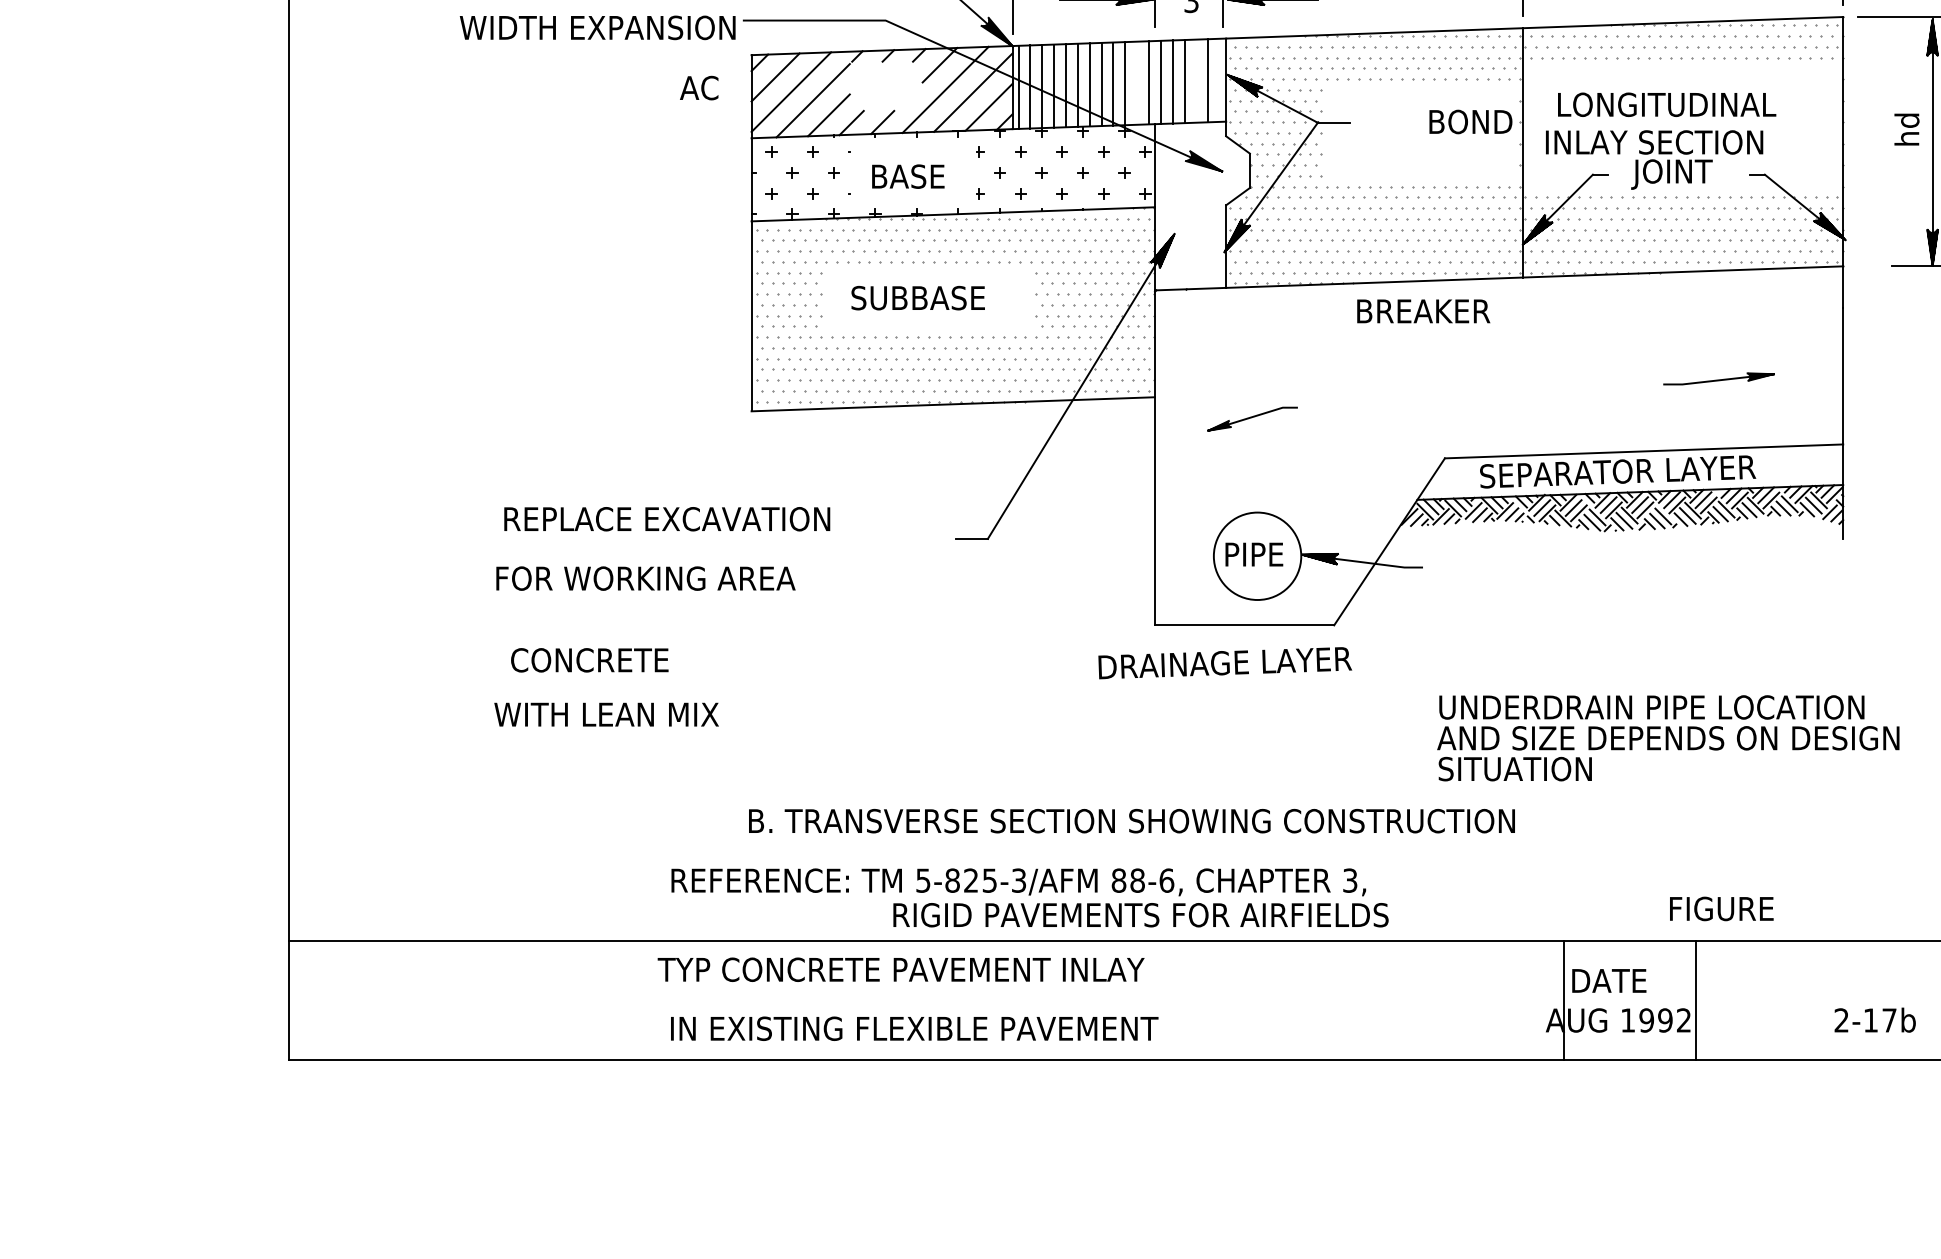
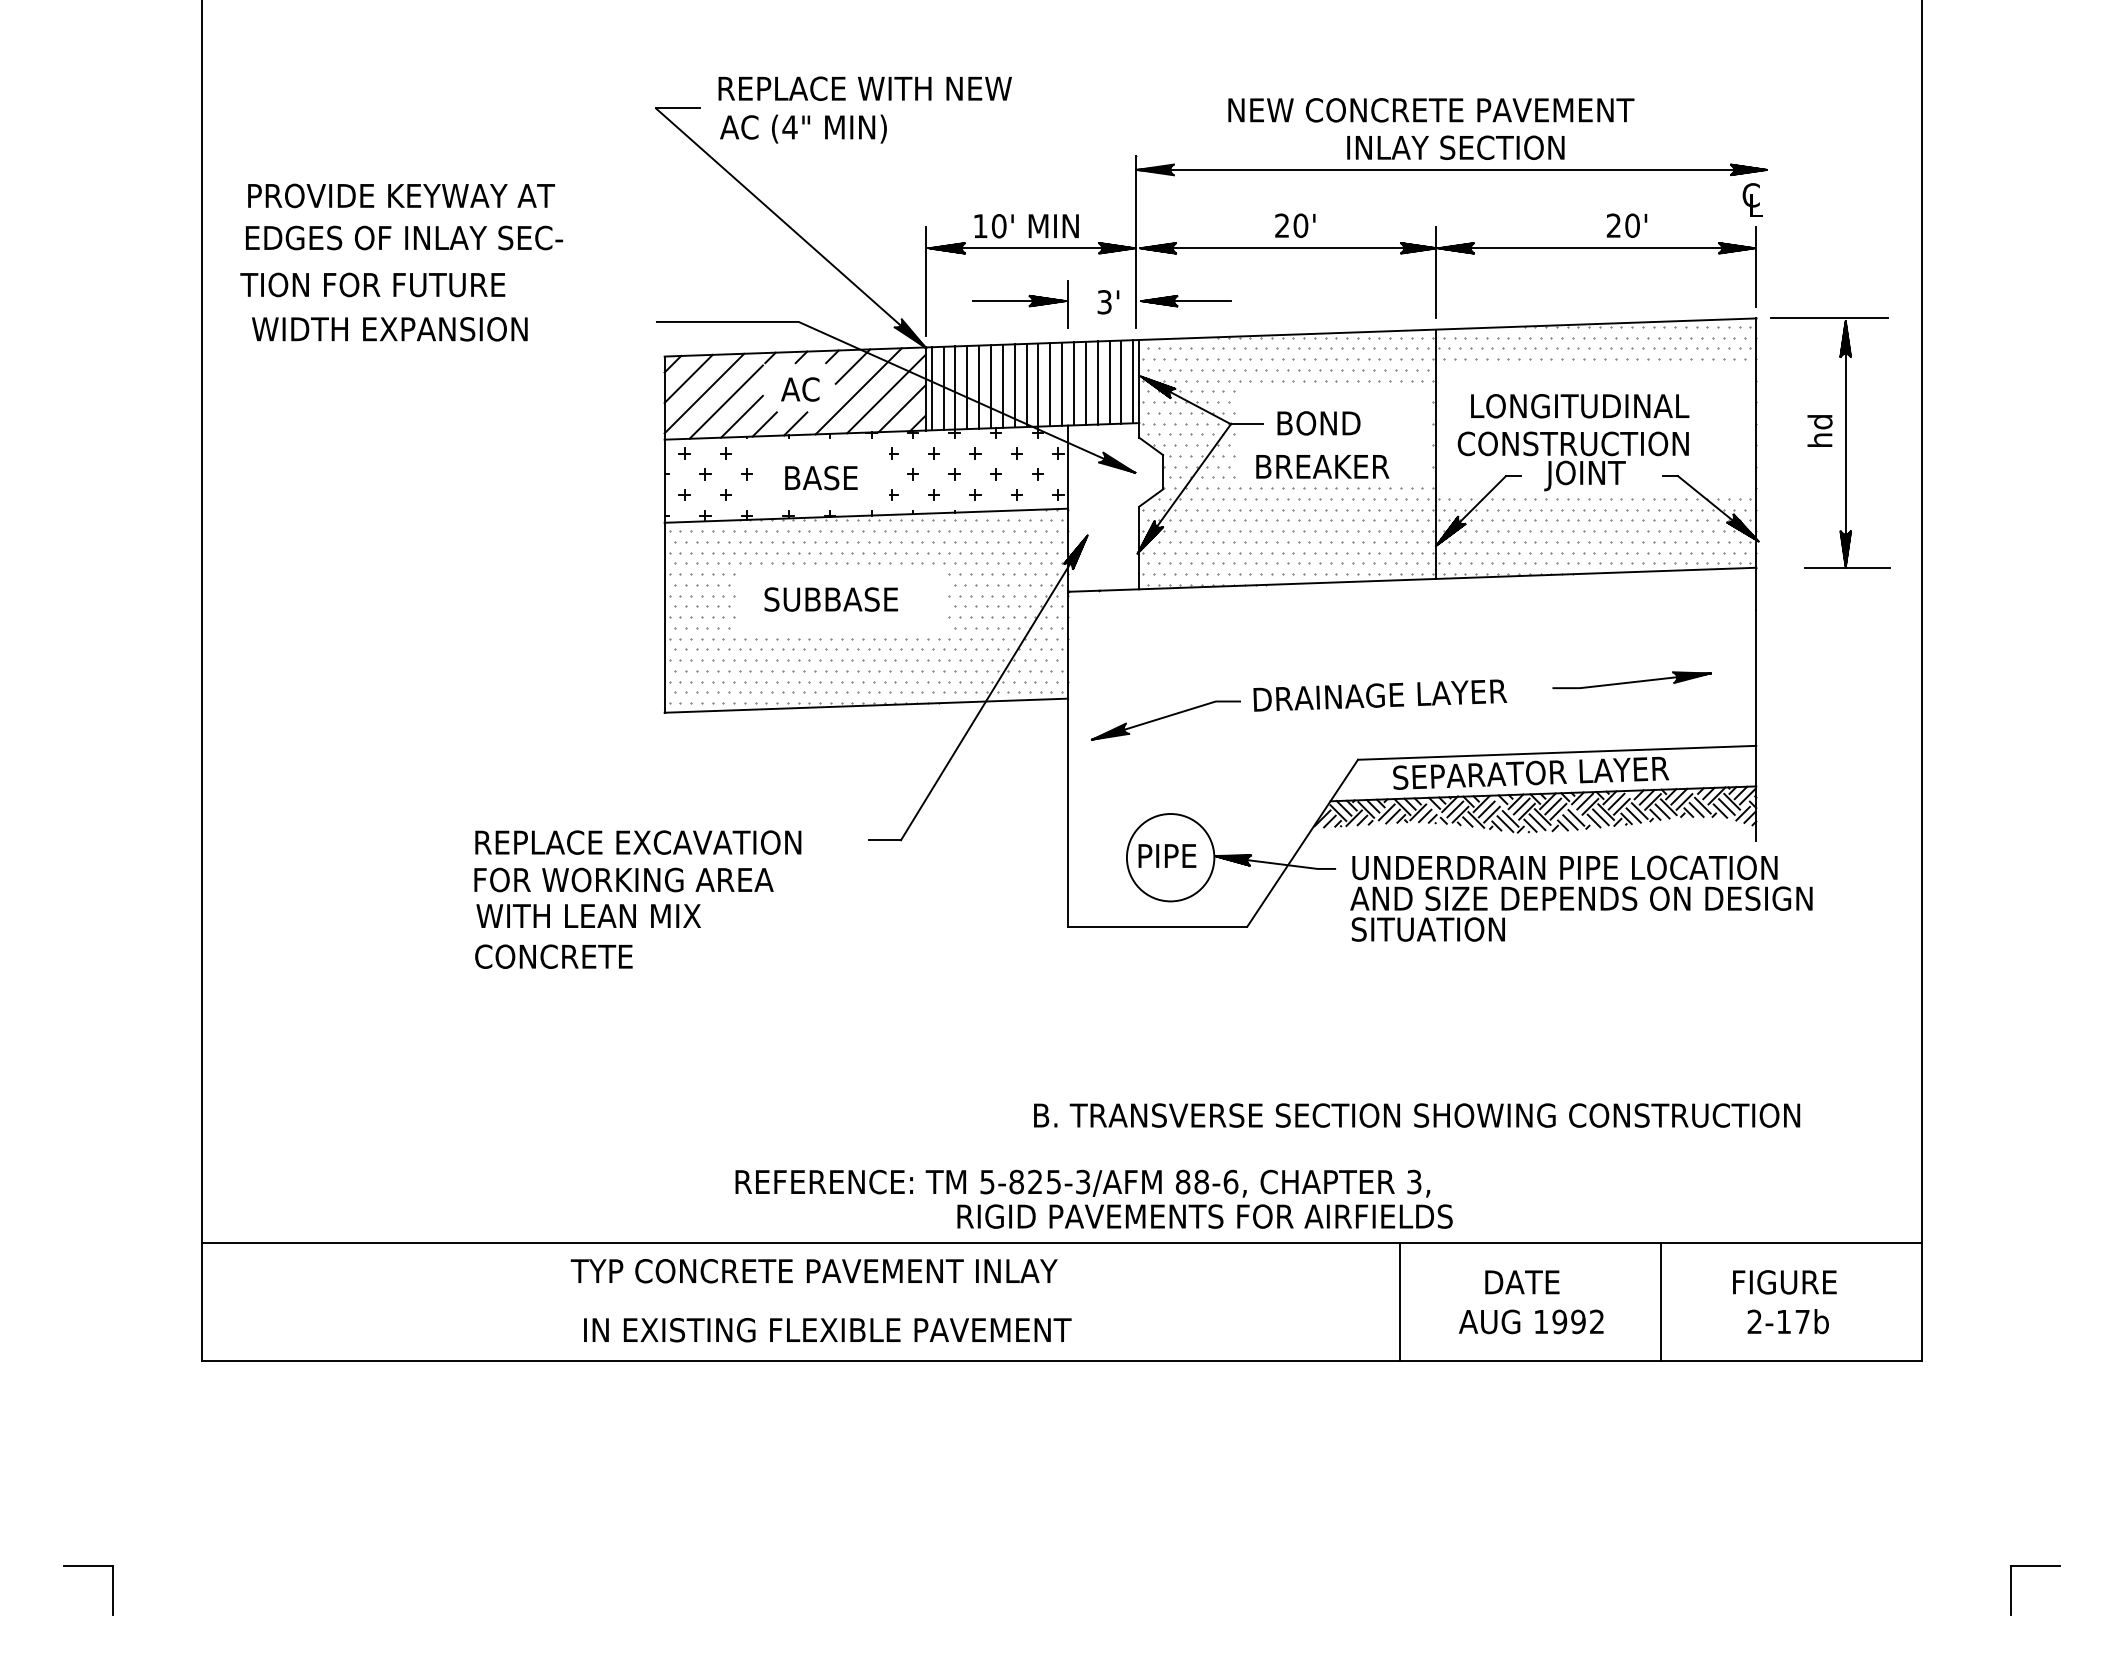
text: (597, 28) -> (389, 329), moved
line: (1220, 80) -> (1133, 381), added
line: (1196, 81) -> (1109, 382), added
line: (1137, 83) -> (1050, 384), added
text: (699, 88) -> (800, 389), moved
text: (1470, 122) -> (1318, 423), moved
text: (1659, 142) -> (1572, 443), INLAY SECTION -> CONSTRUCTION
text: (1423, 311) -> (1322, 466), moved
part: (1718, 379) -> (1631, 680), size x1.43
part: (1252, 419) -> (1165, 720), size x1.67
text: (667, 519) -> (638, 842), moved
text: (645, 578) -> (623, 879), moved
text: (589, 660) -> (553, 956), moved
text: (1225, 663) -> (1380, 695), moved
text: (606, 714) -> (588, 915), moved
text: (1668, 738) -> (1581, 898), moved
text: (1132, 821) -> (1417, 1115), moved
text: (1029, 897) -> (1093, 1198), moved
text: (1721, 909) -> (1784, 1282), moved
line: (1564, 1000) -> (1400, 1301), moved
line: (1696, 1000) -> (1661, 1301), moved

